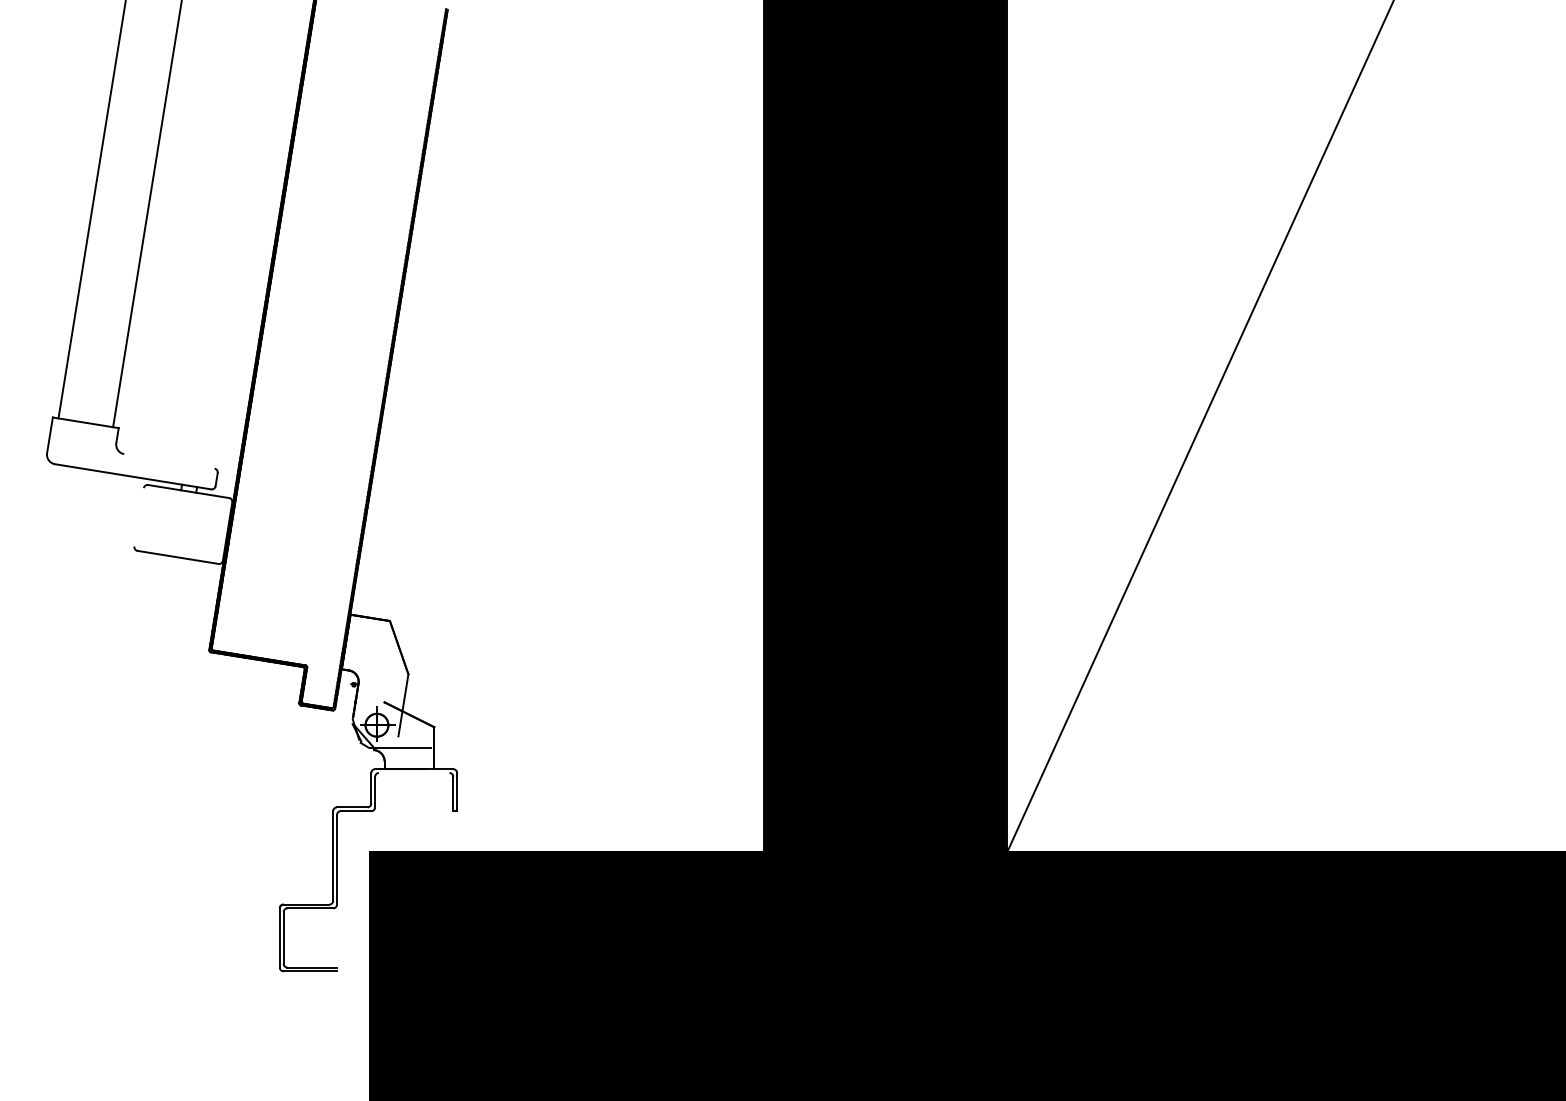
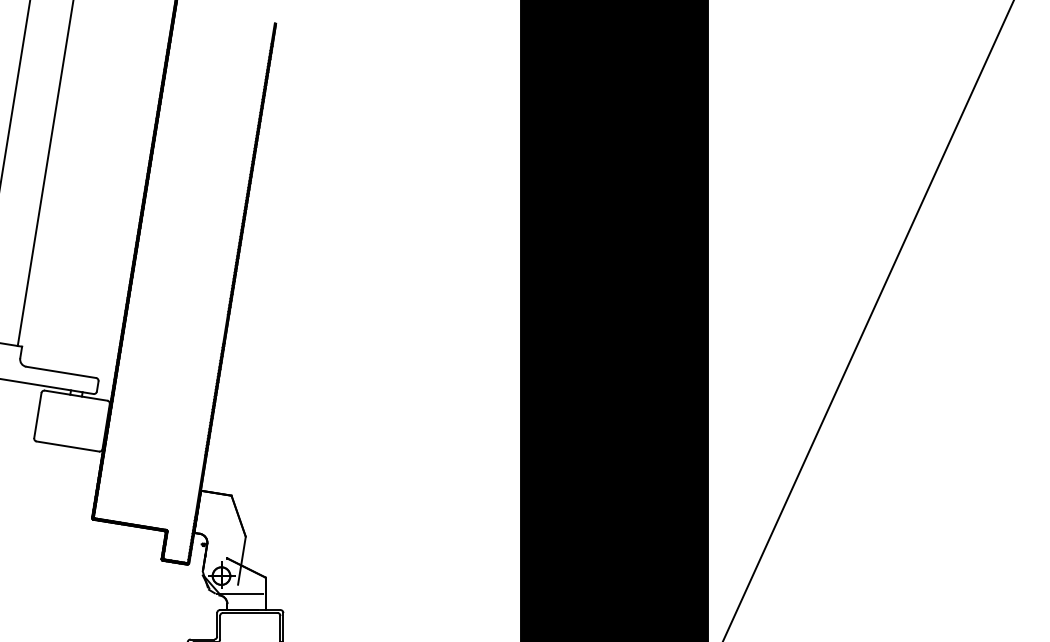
line: (169, 461) -> (61, 372), added
line: (138, 517) -> (37, 415), added
line: (413, 773) -> (249, 613), added

